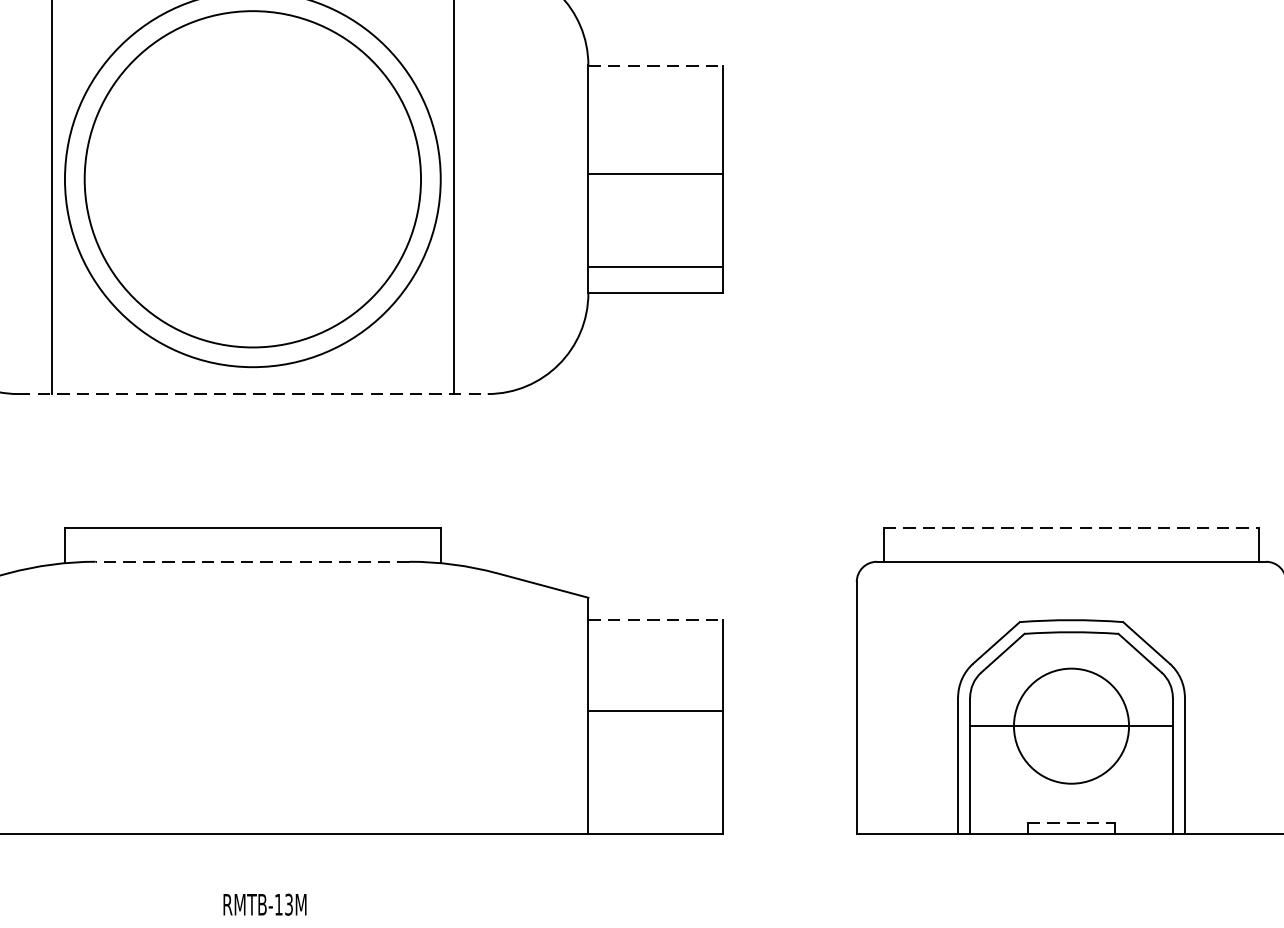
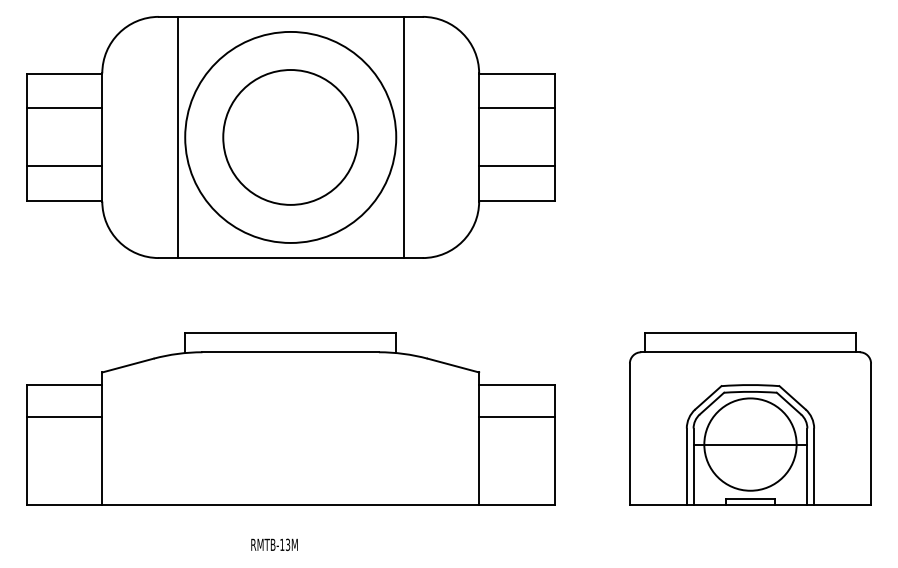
line: (654, 65) -> (516, 73), dashed -> solid
line: (654, 174) -> (516, 108), moved
circle: (252, 179) -> (290, 137), size x0.71
line: (654, 266) -> (516, 166), moved
line: (252, 394) -> (290, 258), dashed -> solid
line: (1071, 528) -> (750, 333), dashed -> solid
line: (252, 562) -> (290, 352), dashed -> solid
line: (654, 620) -> (516, 385), dashed -> solid
line: (654, 711) -> (516, 417), moved
circle: (1071, 726) -> (750, 444), size x1.43
line: (1071, 823) -> (750, 499), dashed -> solid
text: (264, 904) -> (274, 544), moved

